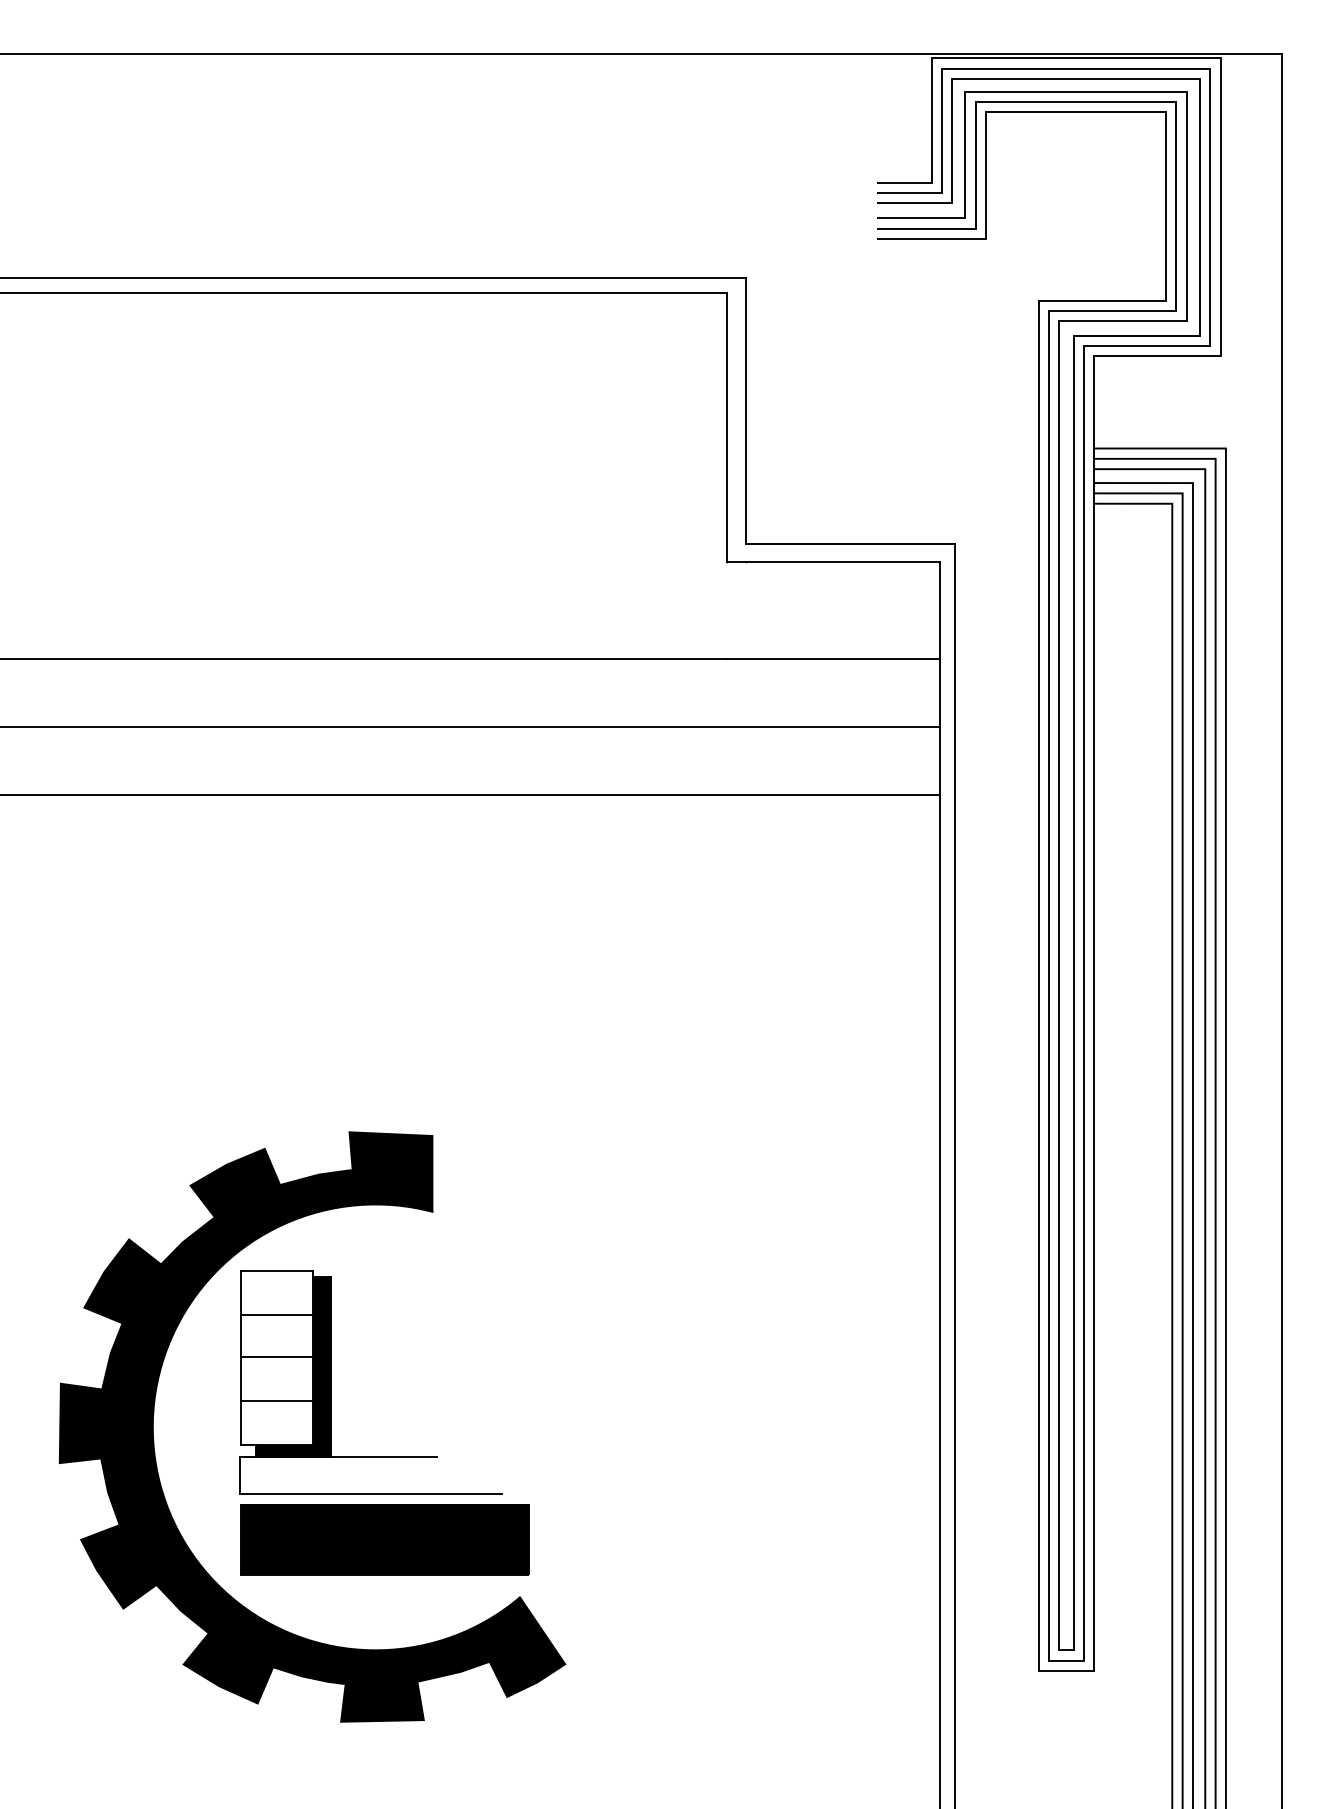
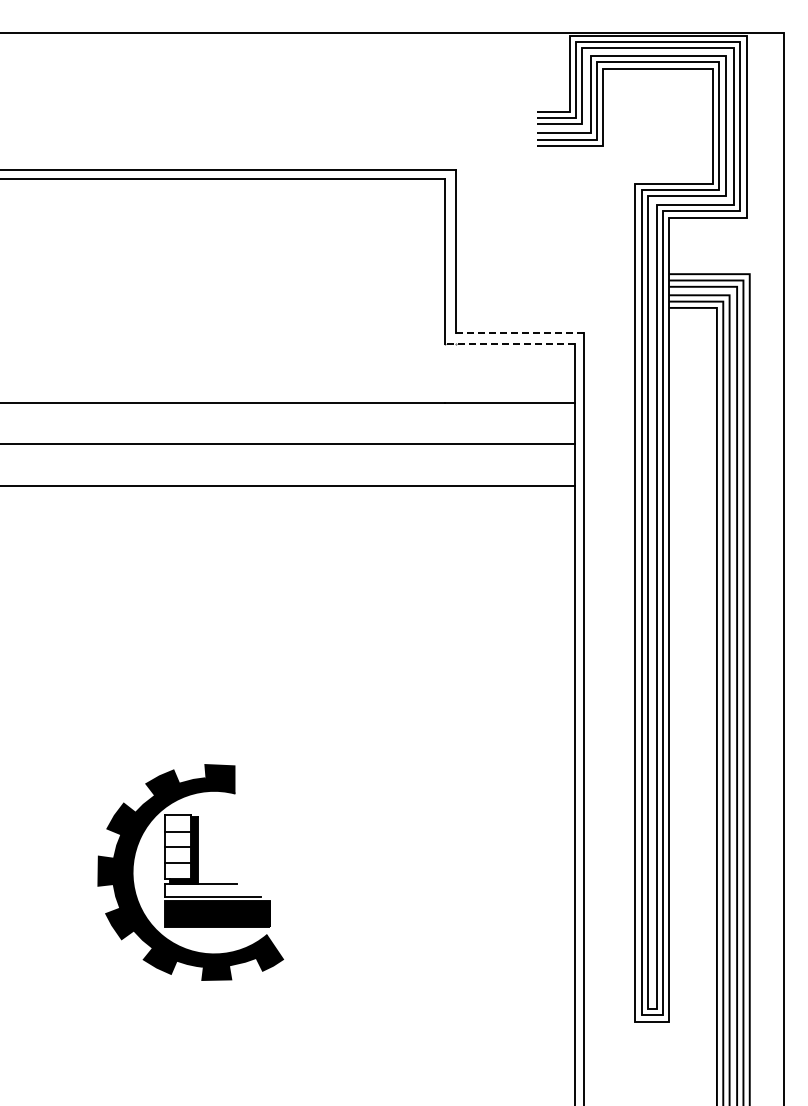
line: (849, 543) -> (519, 332), solid -> dashed
line: (833, 561) -> (509, 343), solid -> dashed
part: (311, 1427) -> (190, 872), size x0.6

